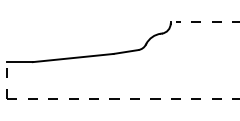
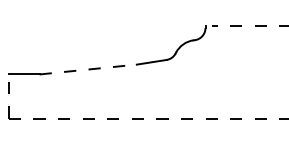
line: (73, 58) -> (88, 69), solid -> dashed

